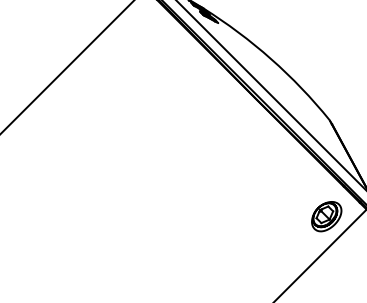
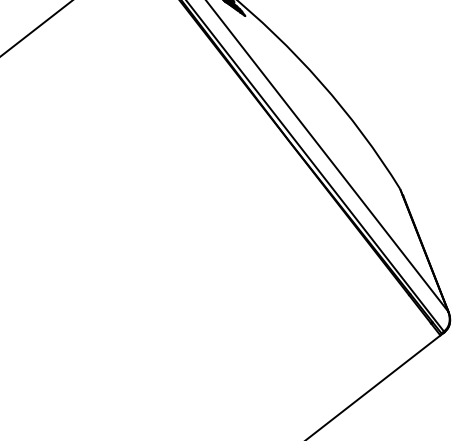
part: (326, 216) -> (376, 338), removed

